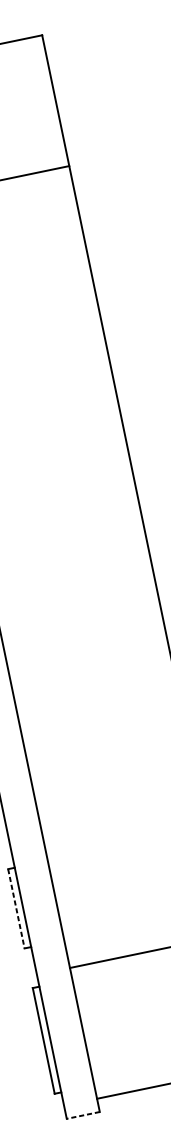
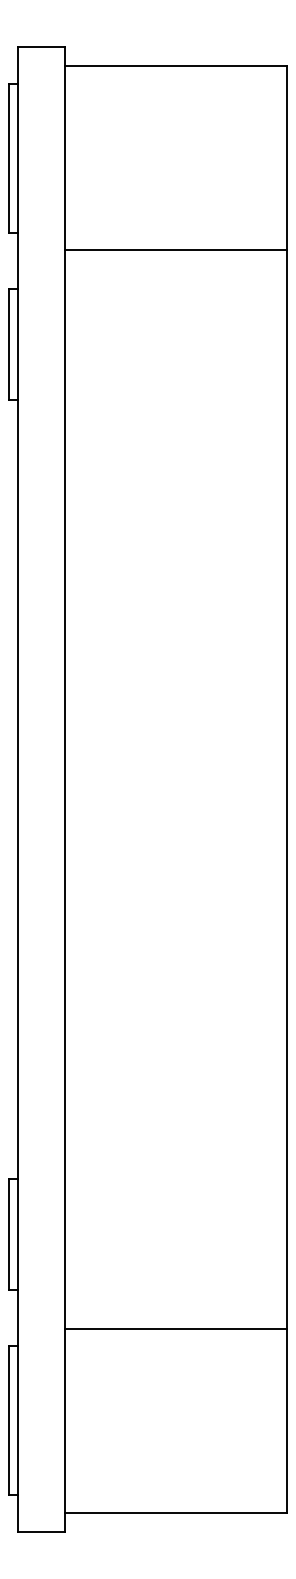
line: (16, 908) -> (8, 1234), dashed -> solid
line: (82, 1115) -> (40, 1531), dashed -> solid

